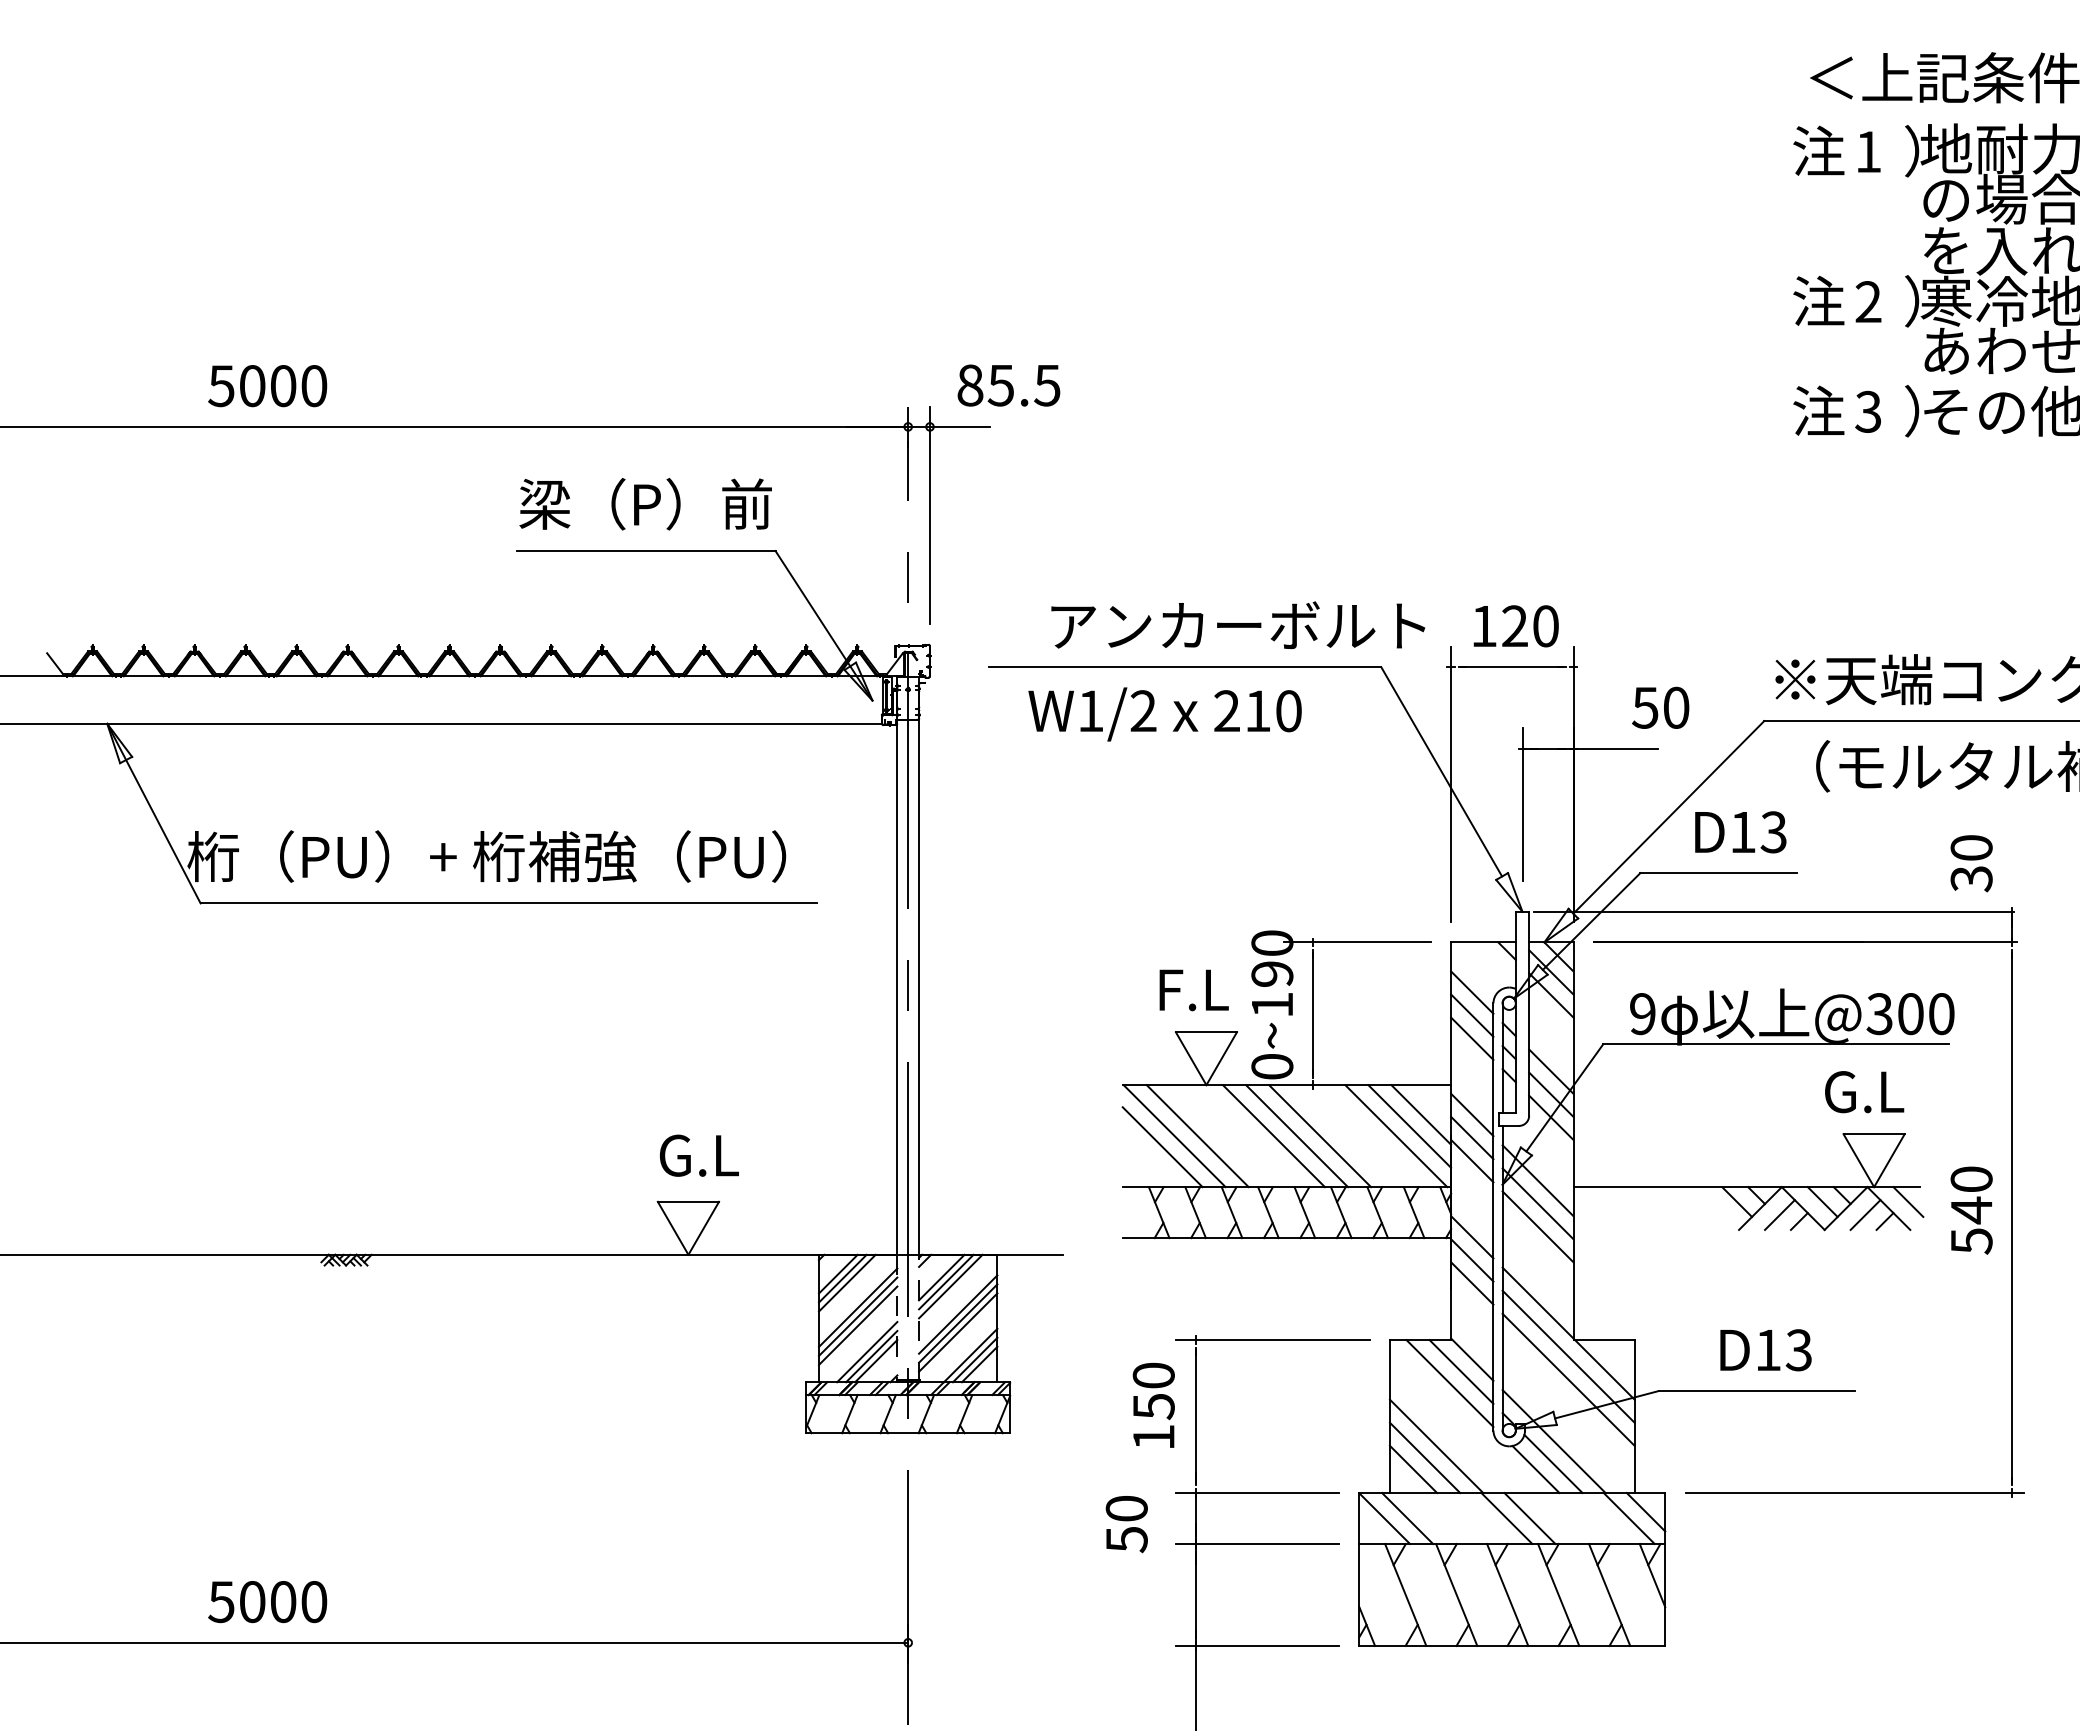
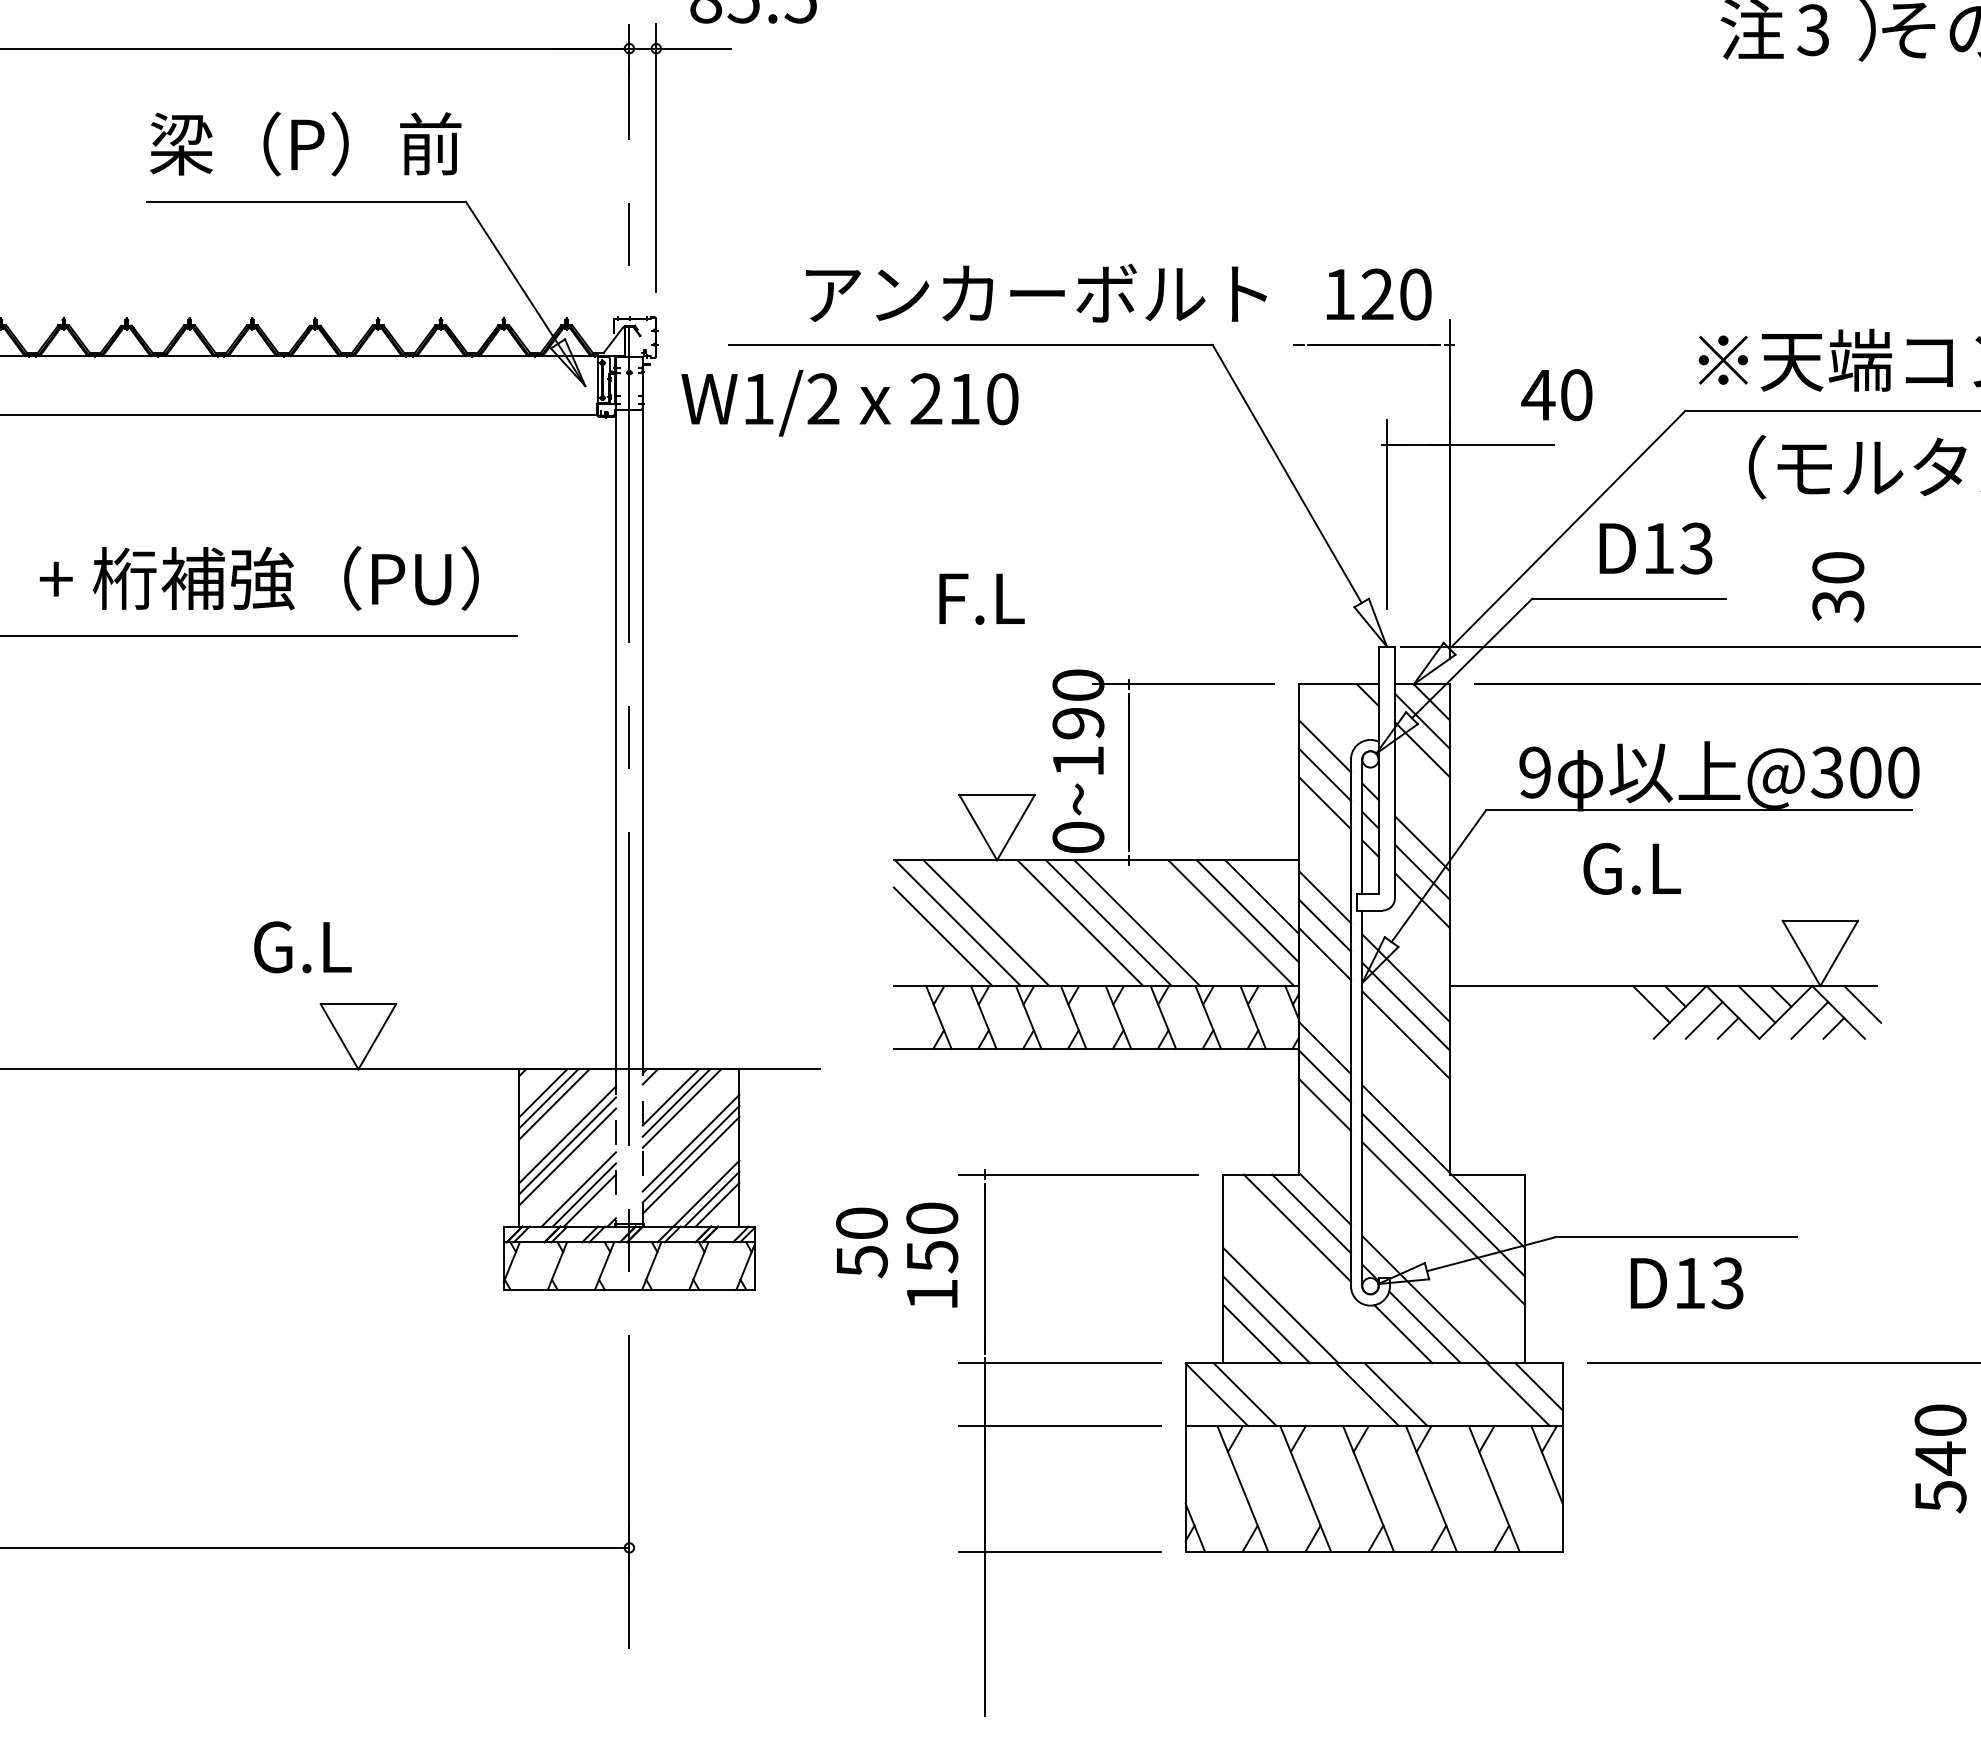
text: (1645, 707) -> (1538, 394), 50 -> 40
text: (1164, 714) -> (849, 403), moved
line: (1451, 784) -> (1299, 489), removed
text: (1971, 863) -> (1838, 586), moved
text: (1193, 990) -> (981, 599), moved
text: (1864, 1092) -> (1632, 869), moved
text: (699, 1155) -> (303, 947), moved
text: (1971, 1210) -> (1940, 1458), moved
text: (1765, 1350) -> (1686, 1283), moved
text: (1126, 1524) -> (861, 1242), moved

